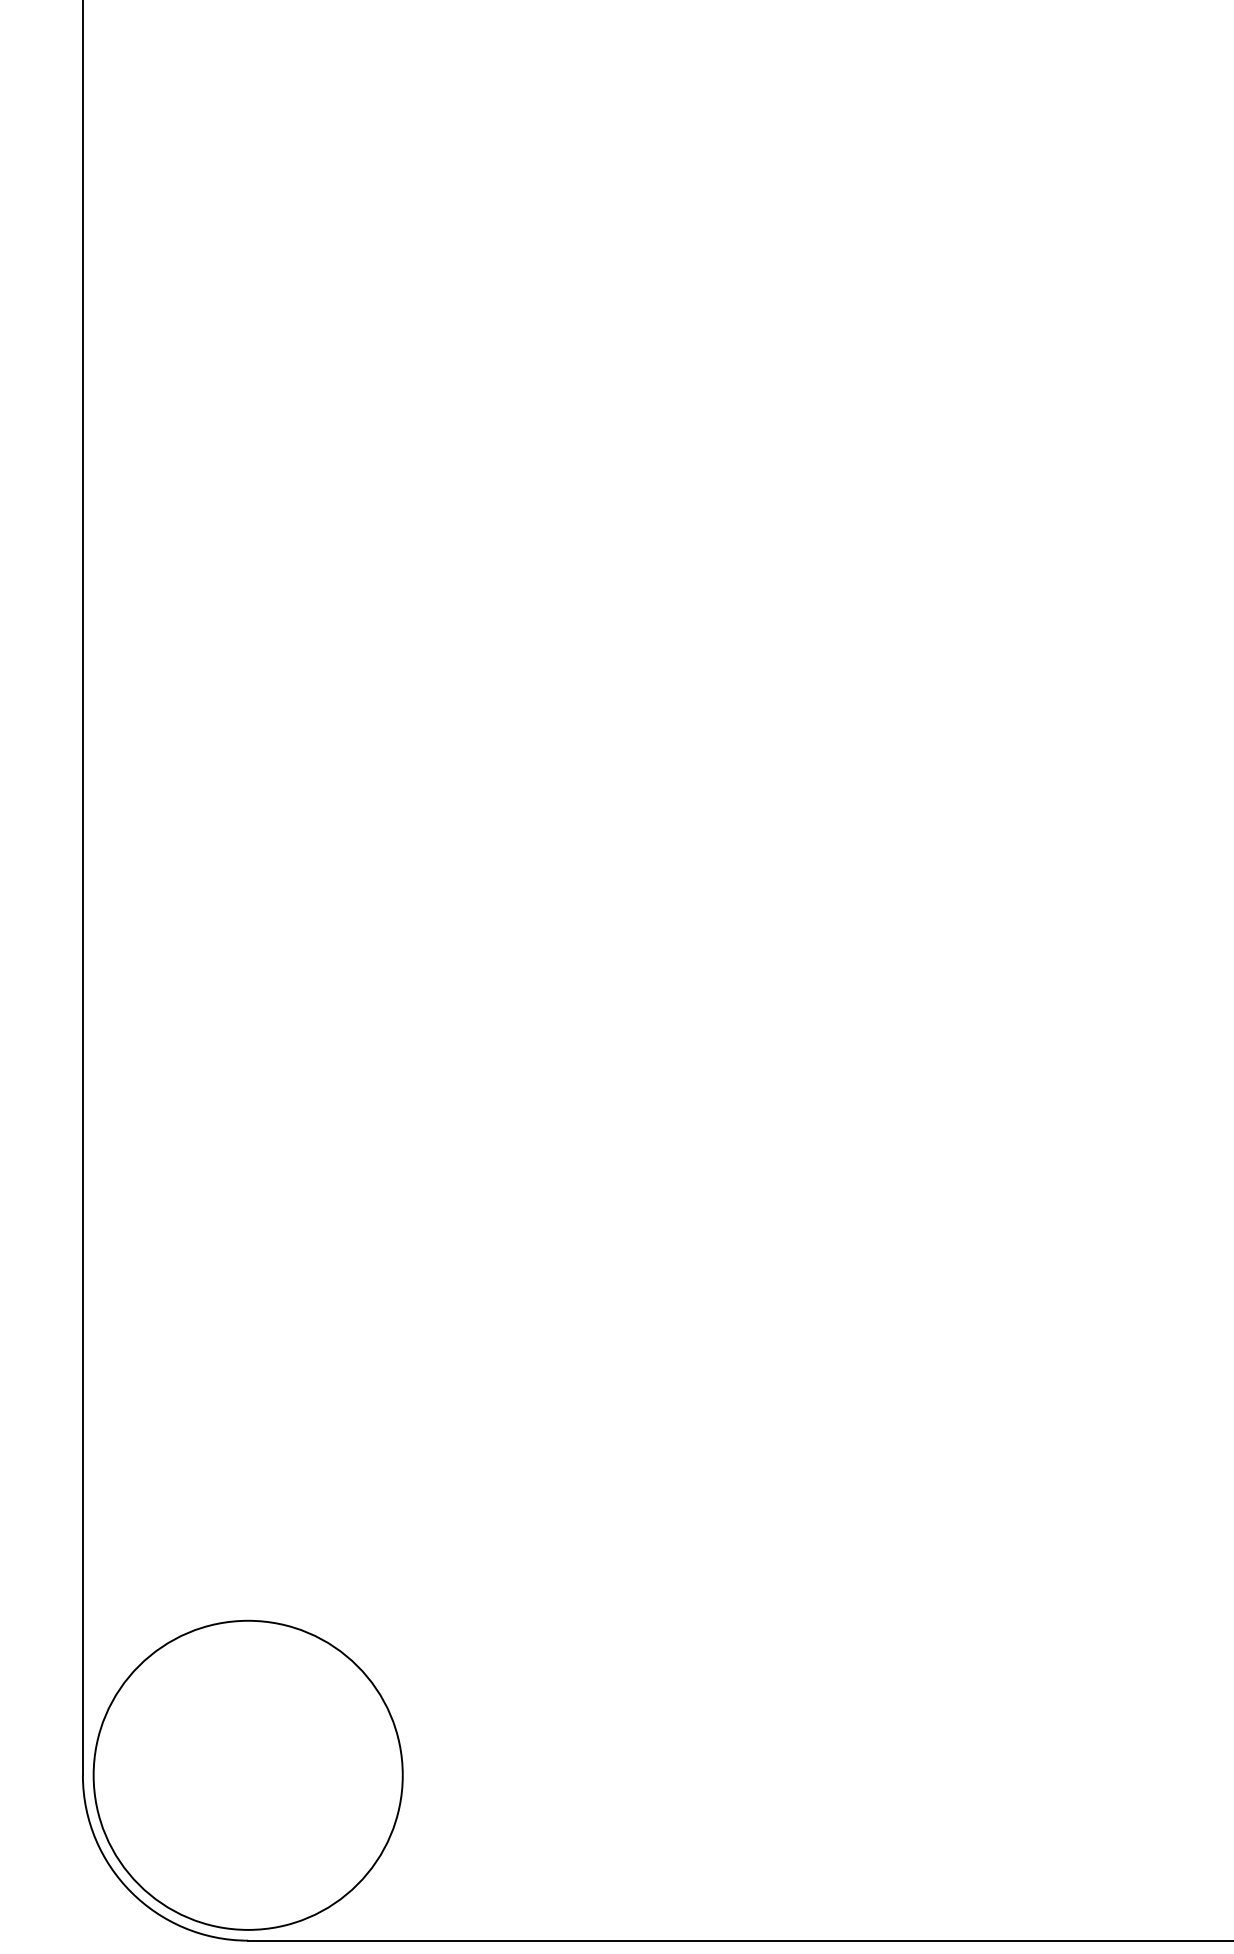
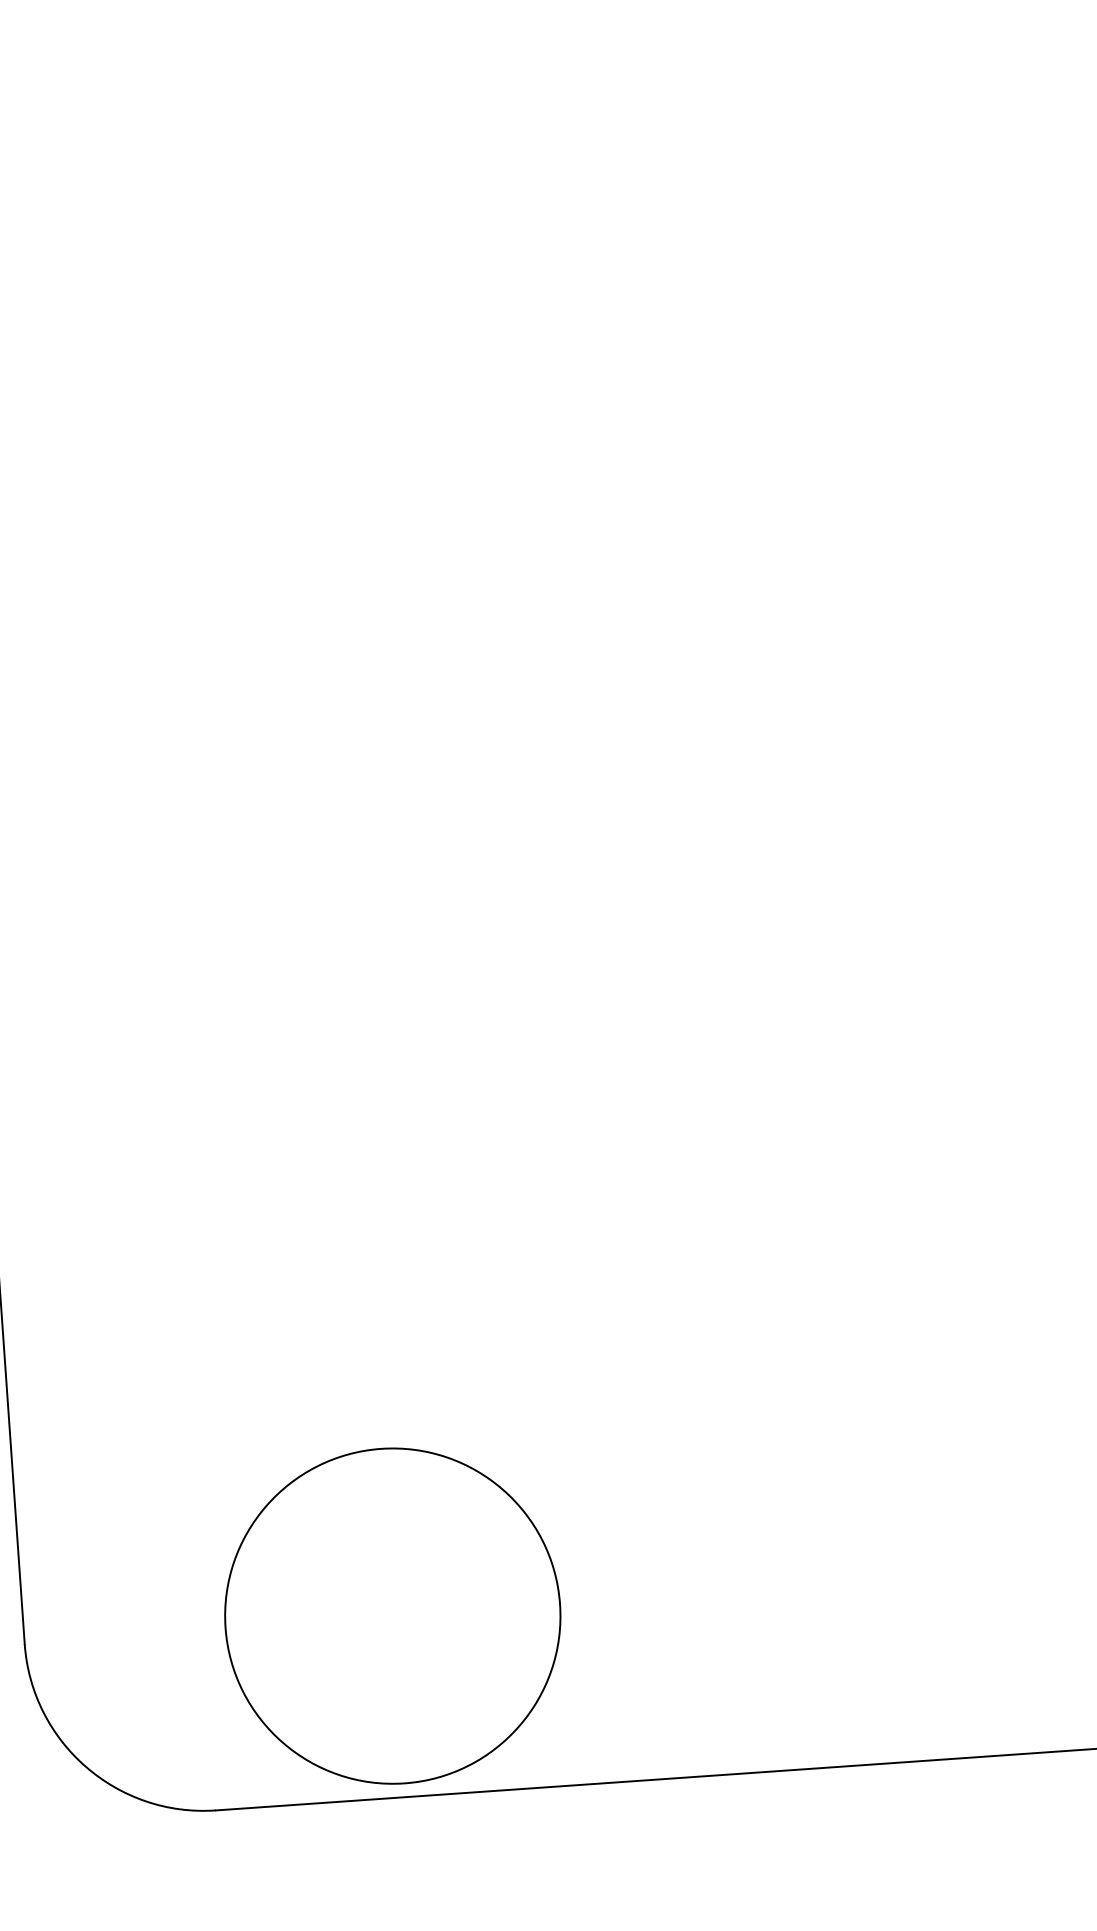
circle: (247, 1774) -> (391, 1615), moved

